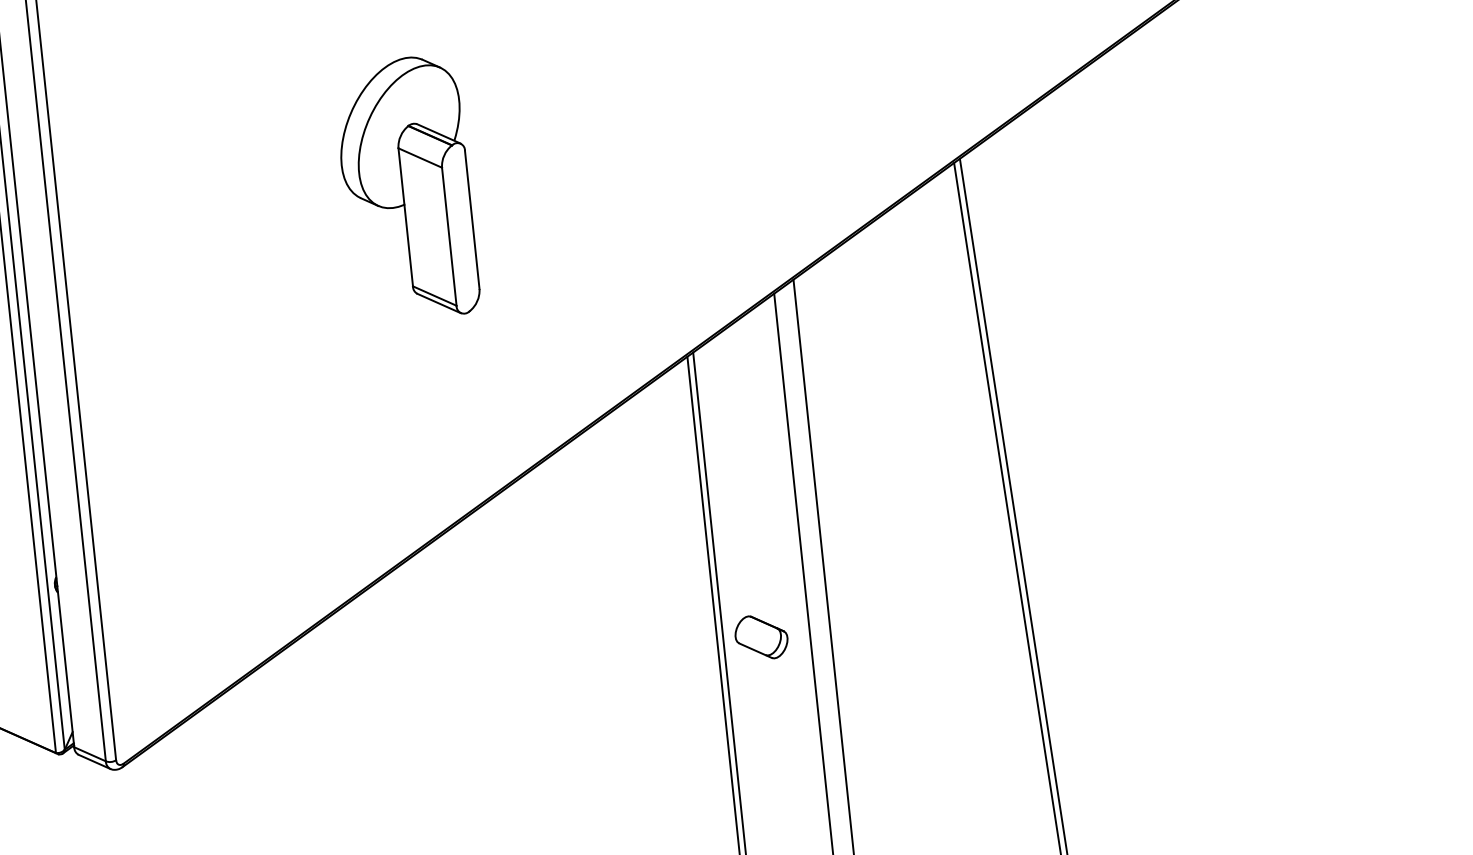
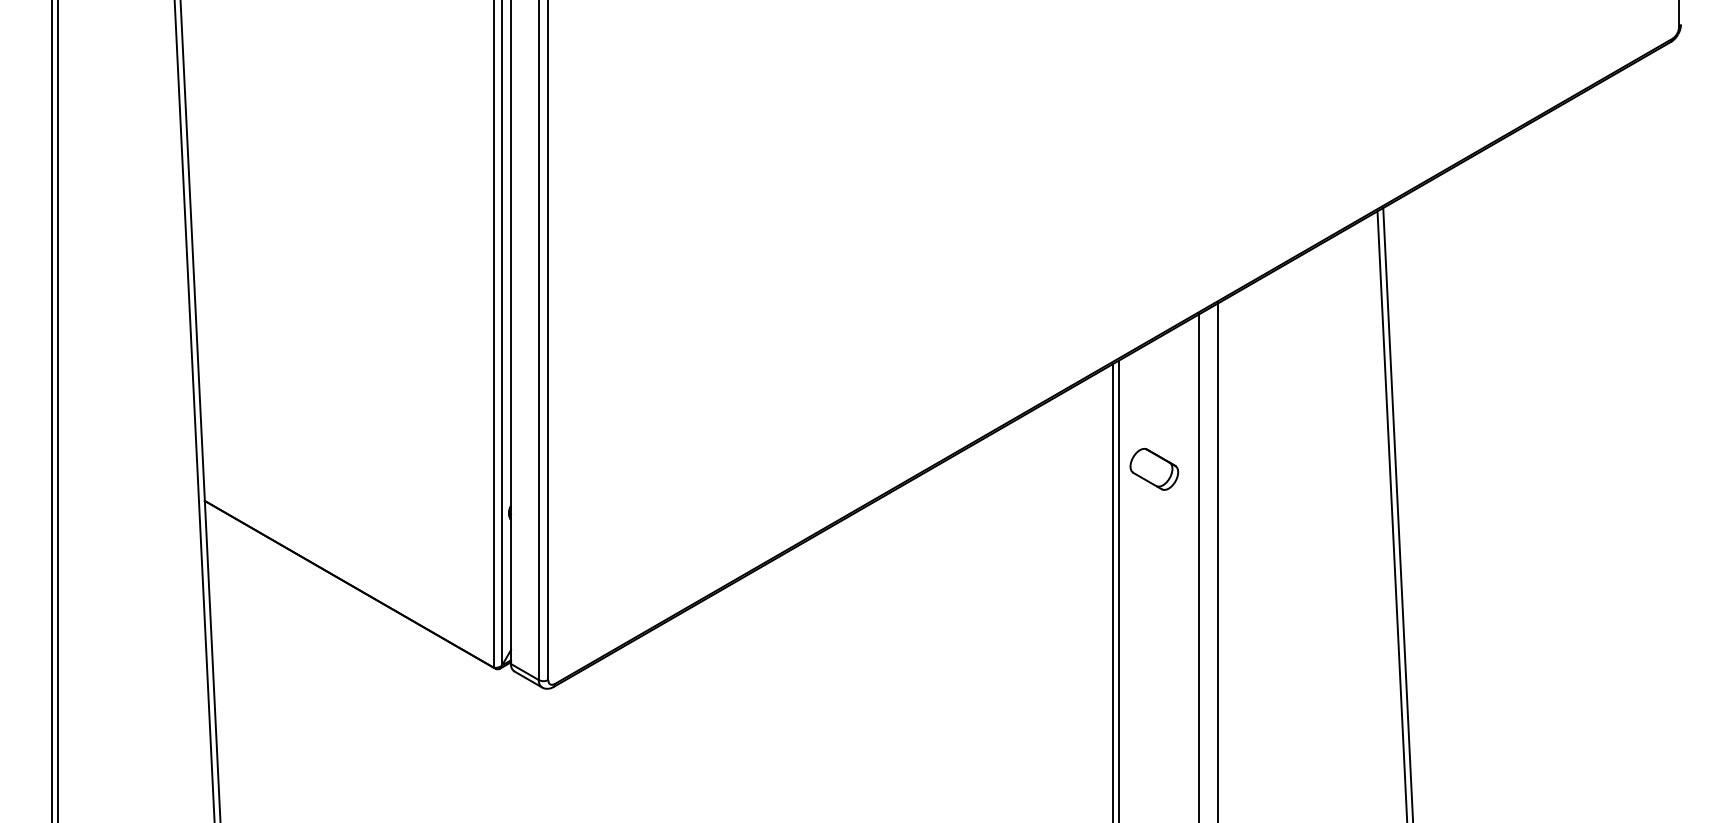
part: (405, 188) -> (870, 181), removed
part: (761, 636) -> (1154, 468), moved

